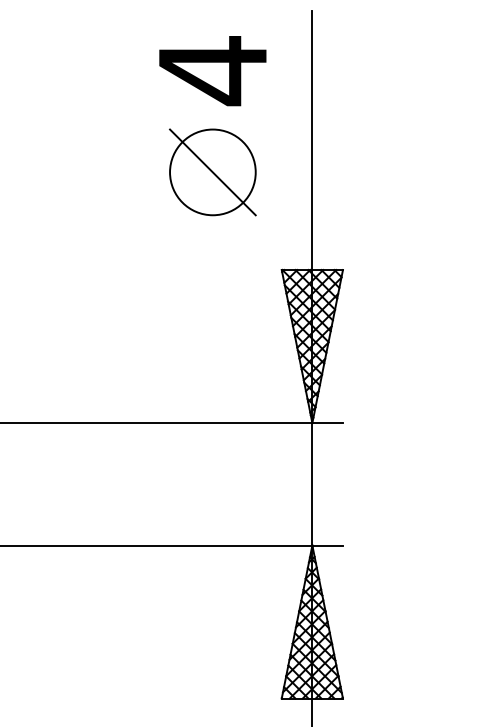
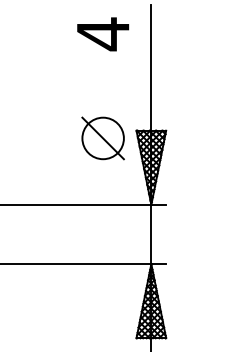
part: (211, 172) -> (102, 138), moved

